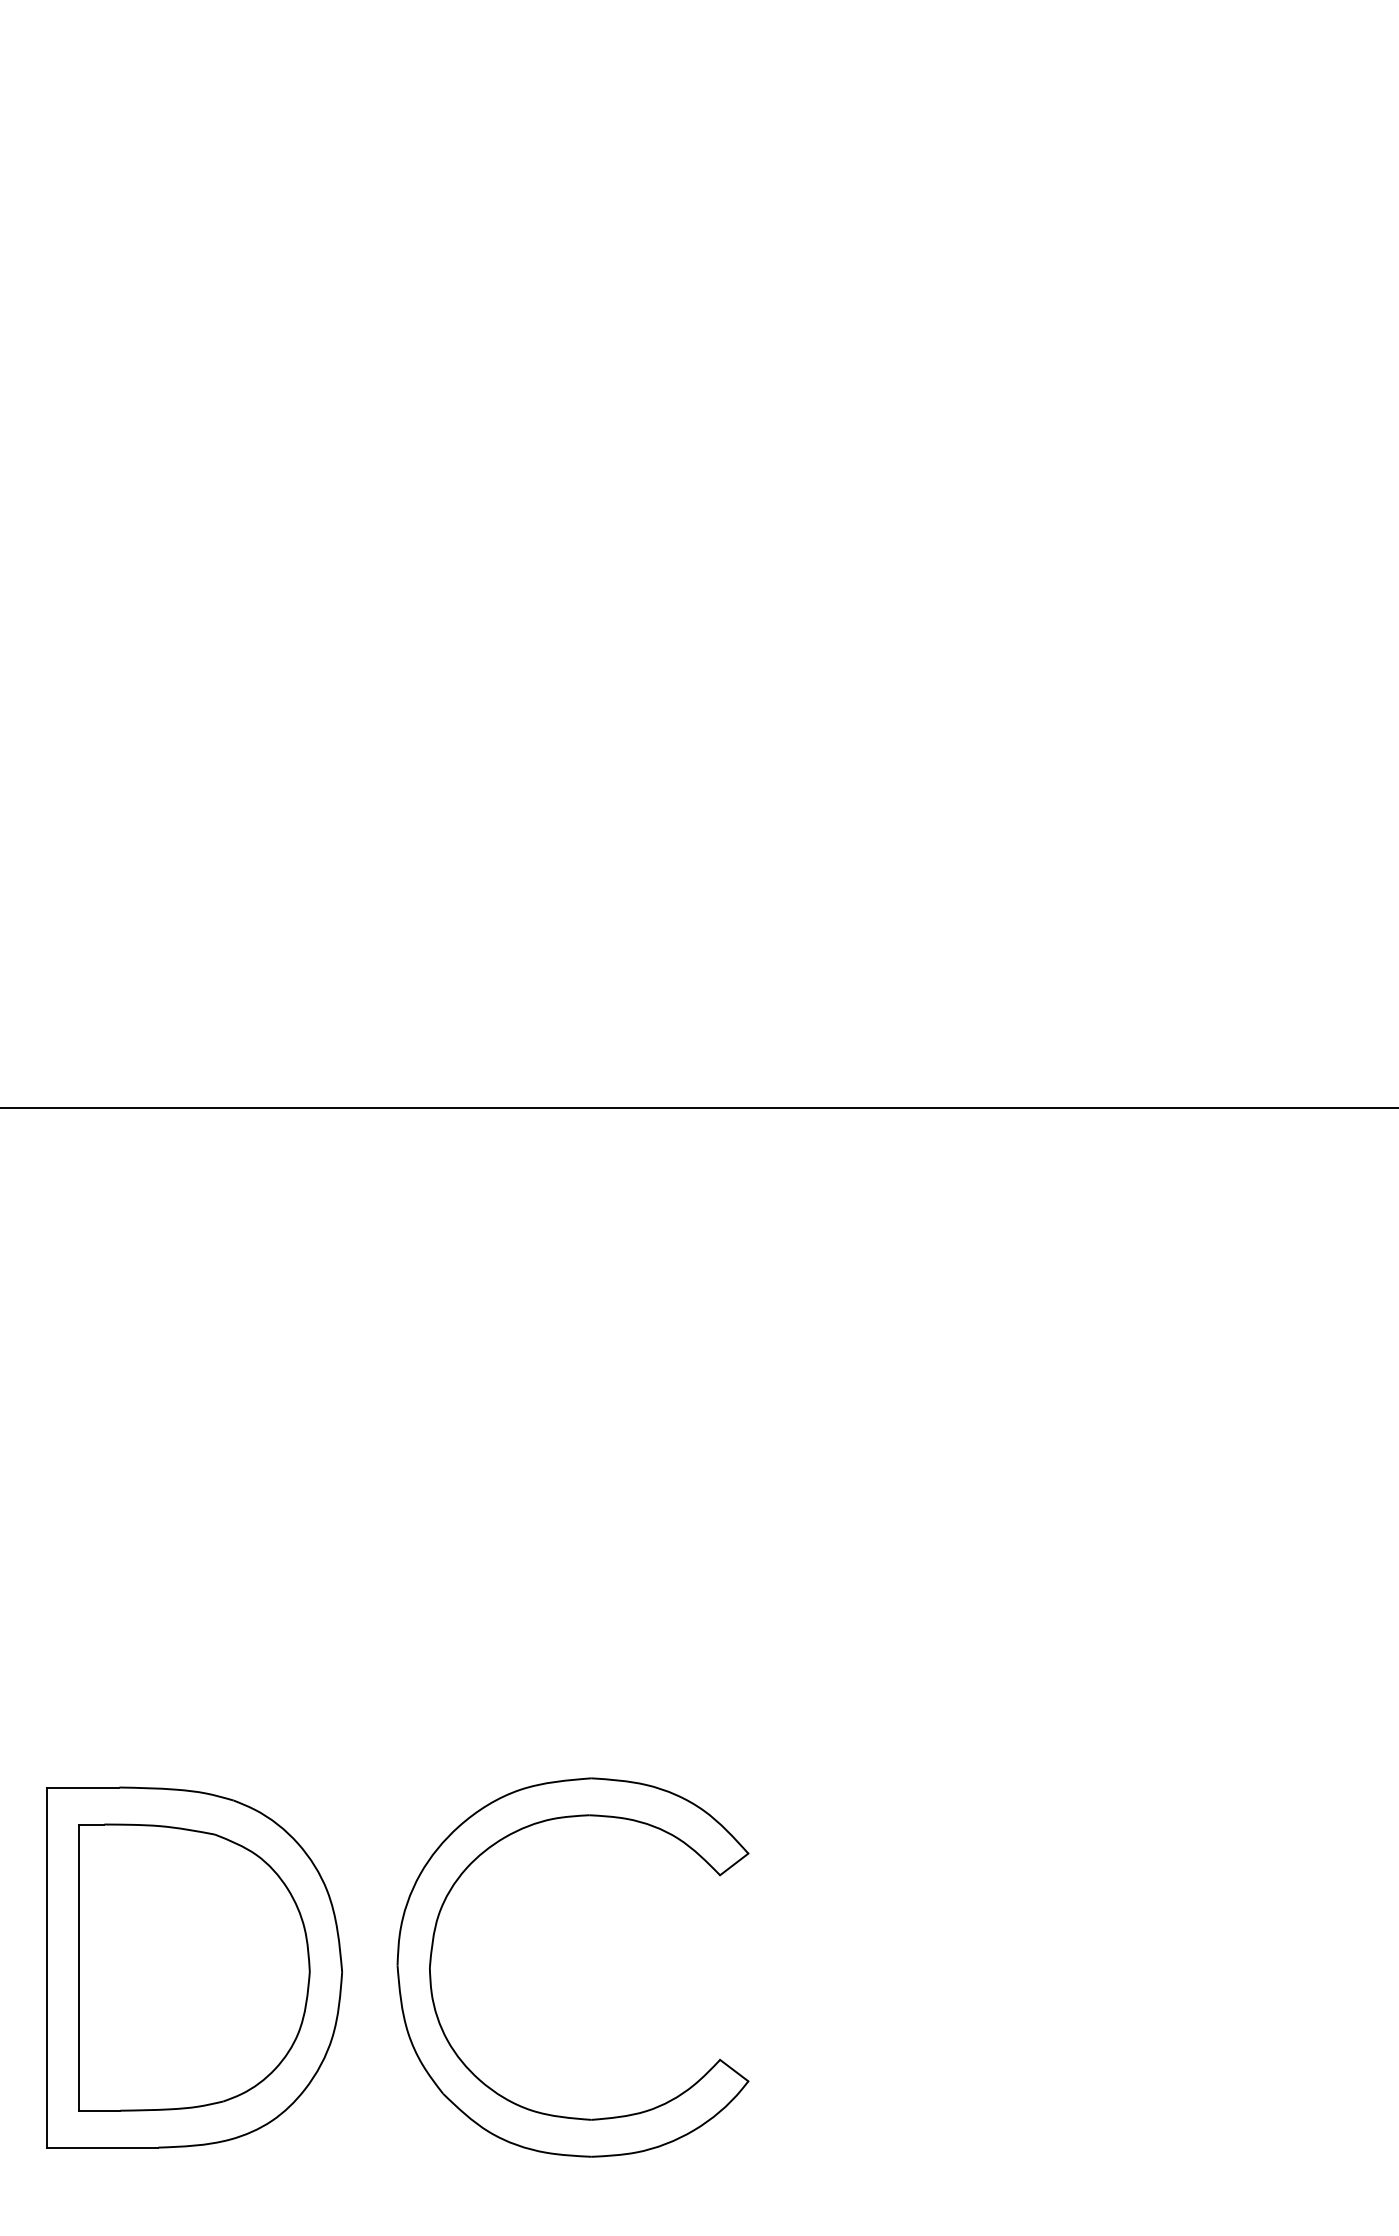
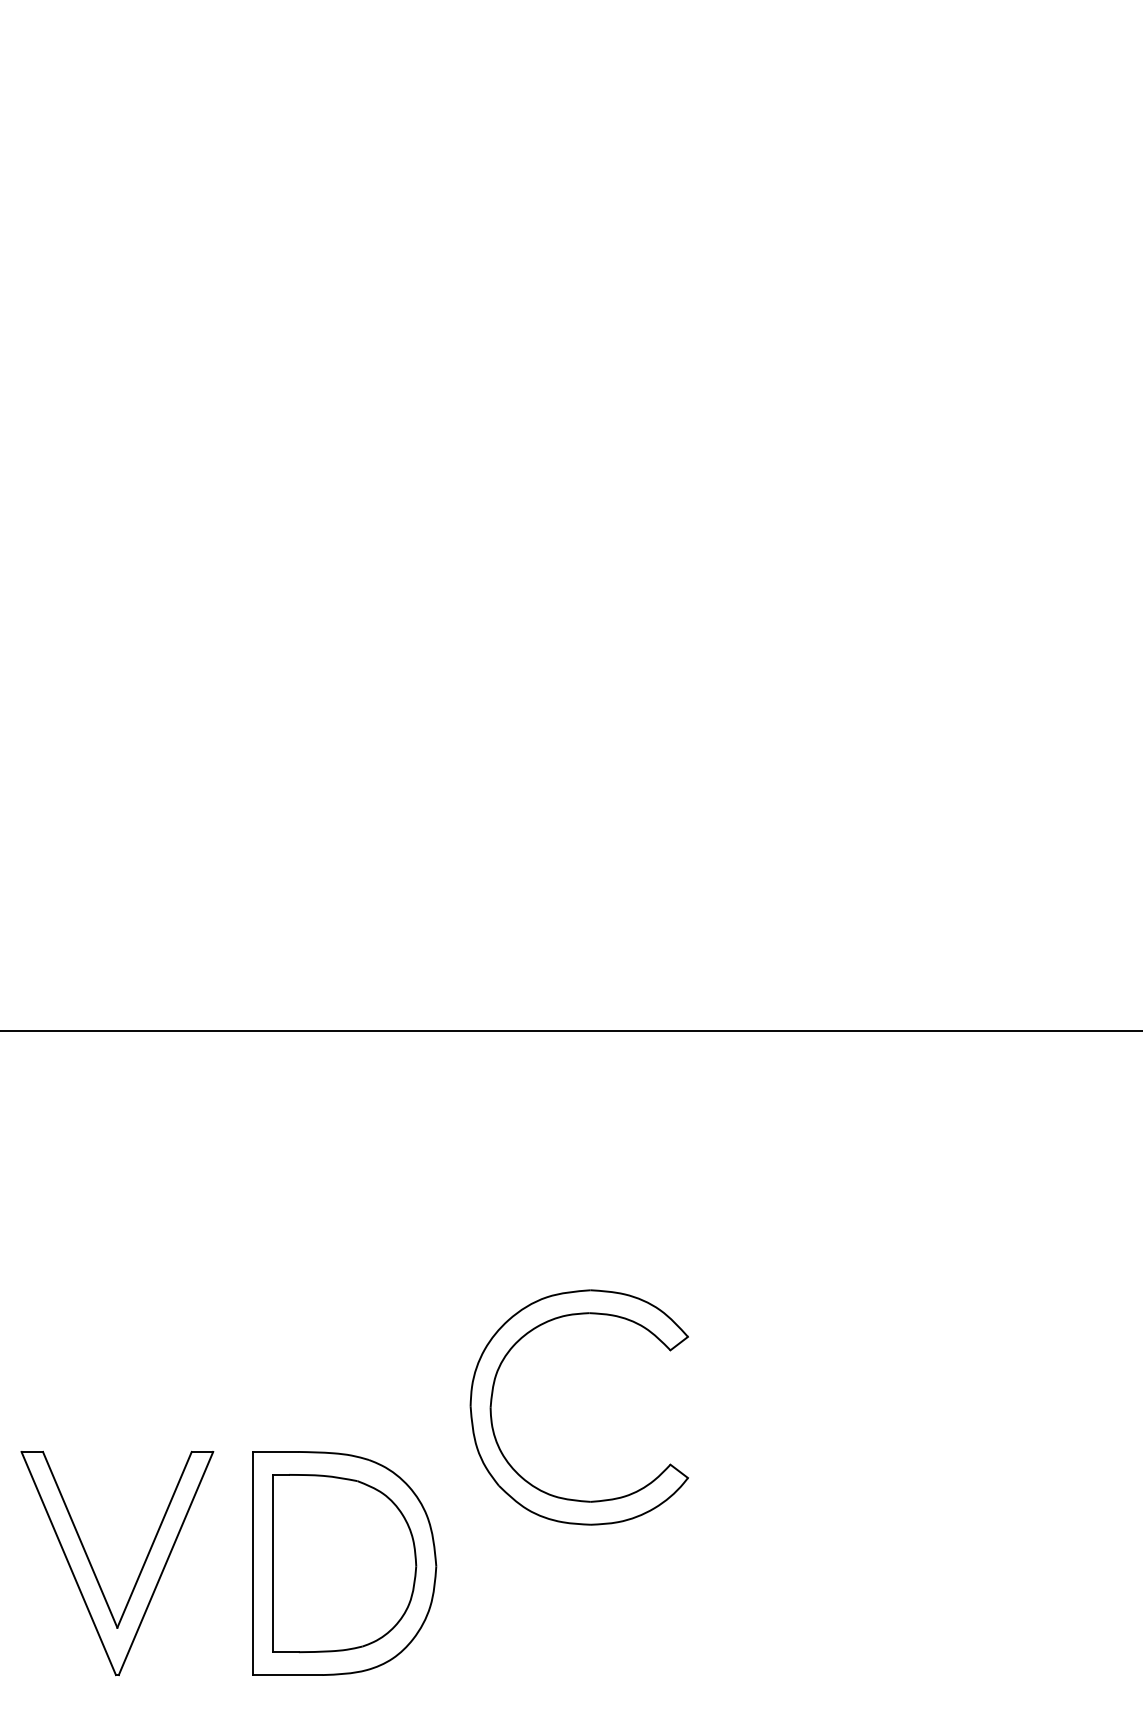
part: (434, 1944) -> (493, 1393), moved

